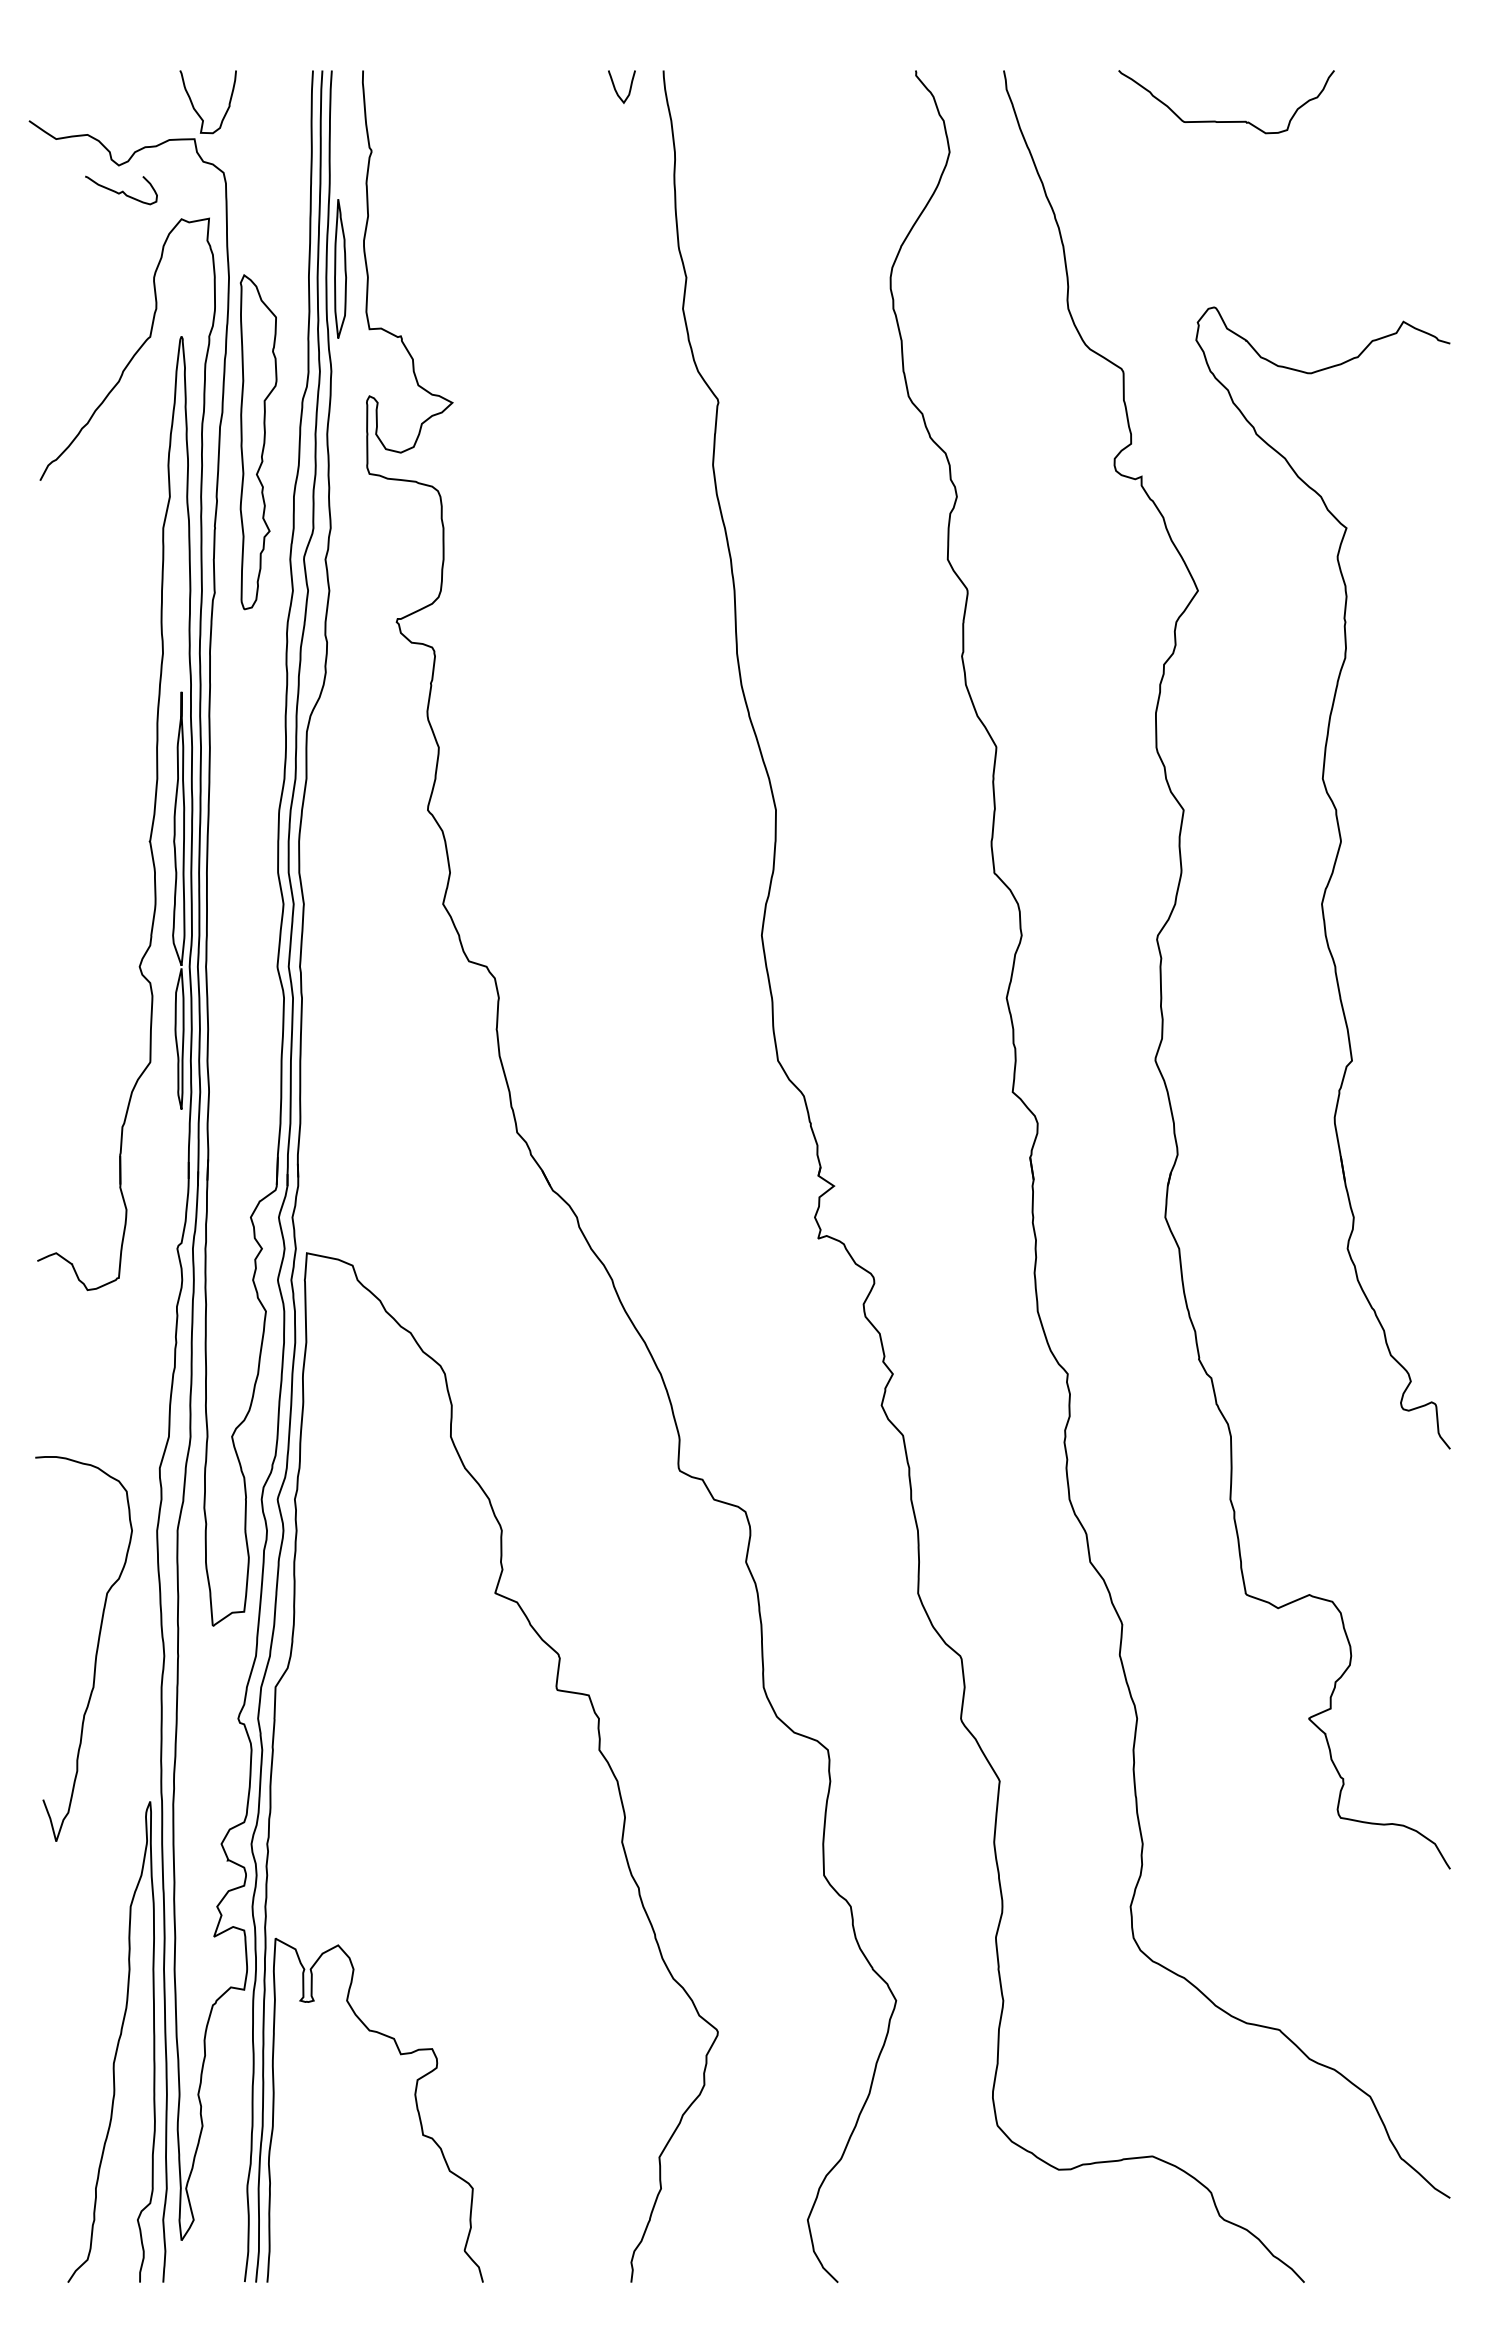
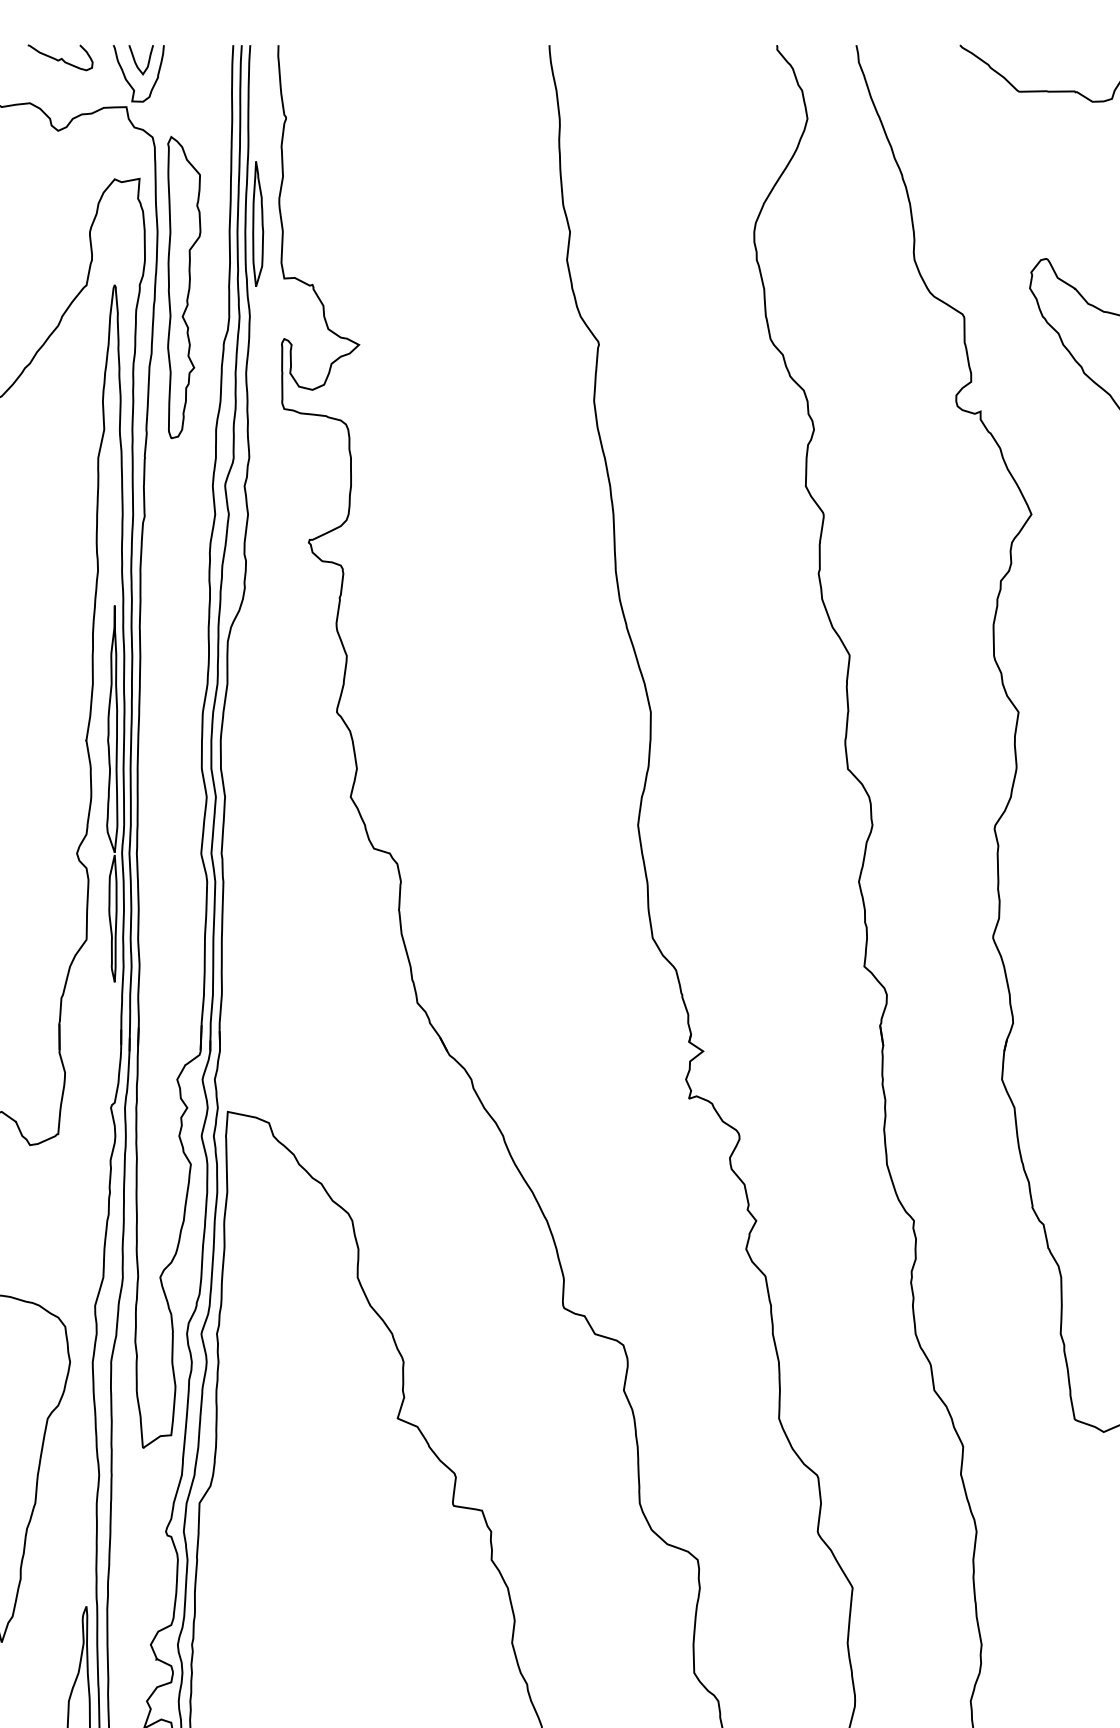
curve: (616, 89) -> (136, 62), moved
curve: (122, 190) -> (61, 57), moved
part: (258, 442) -> (184, 287), moved

